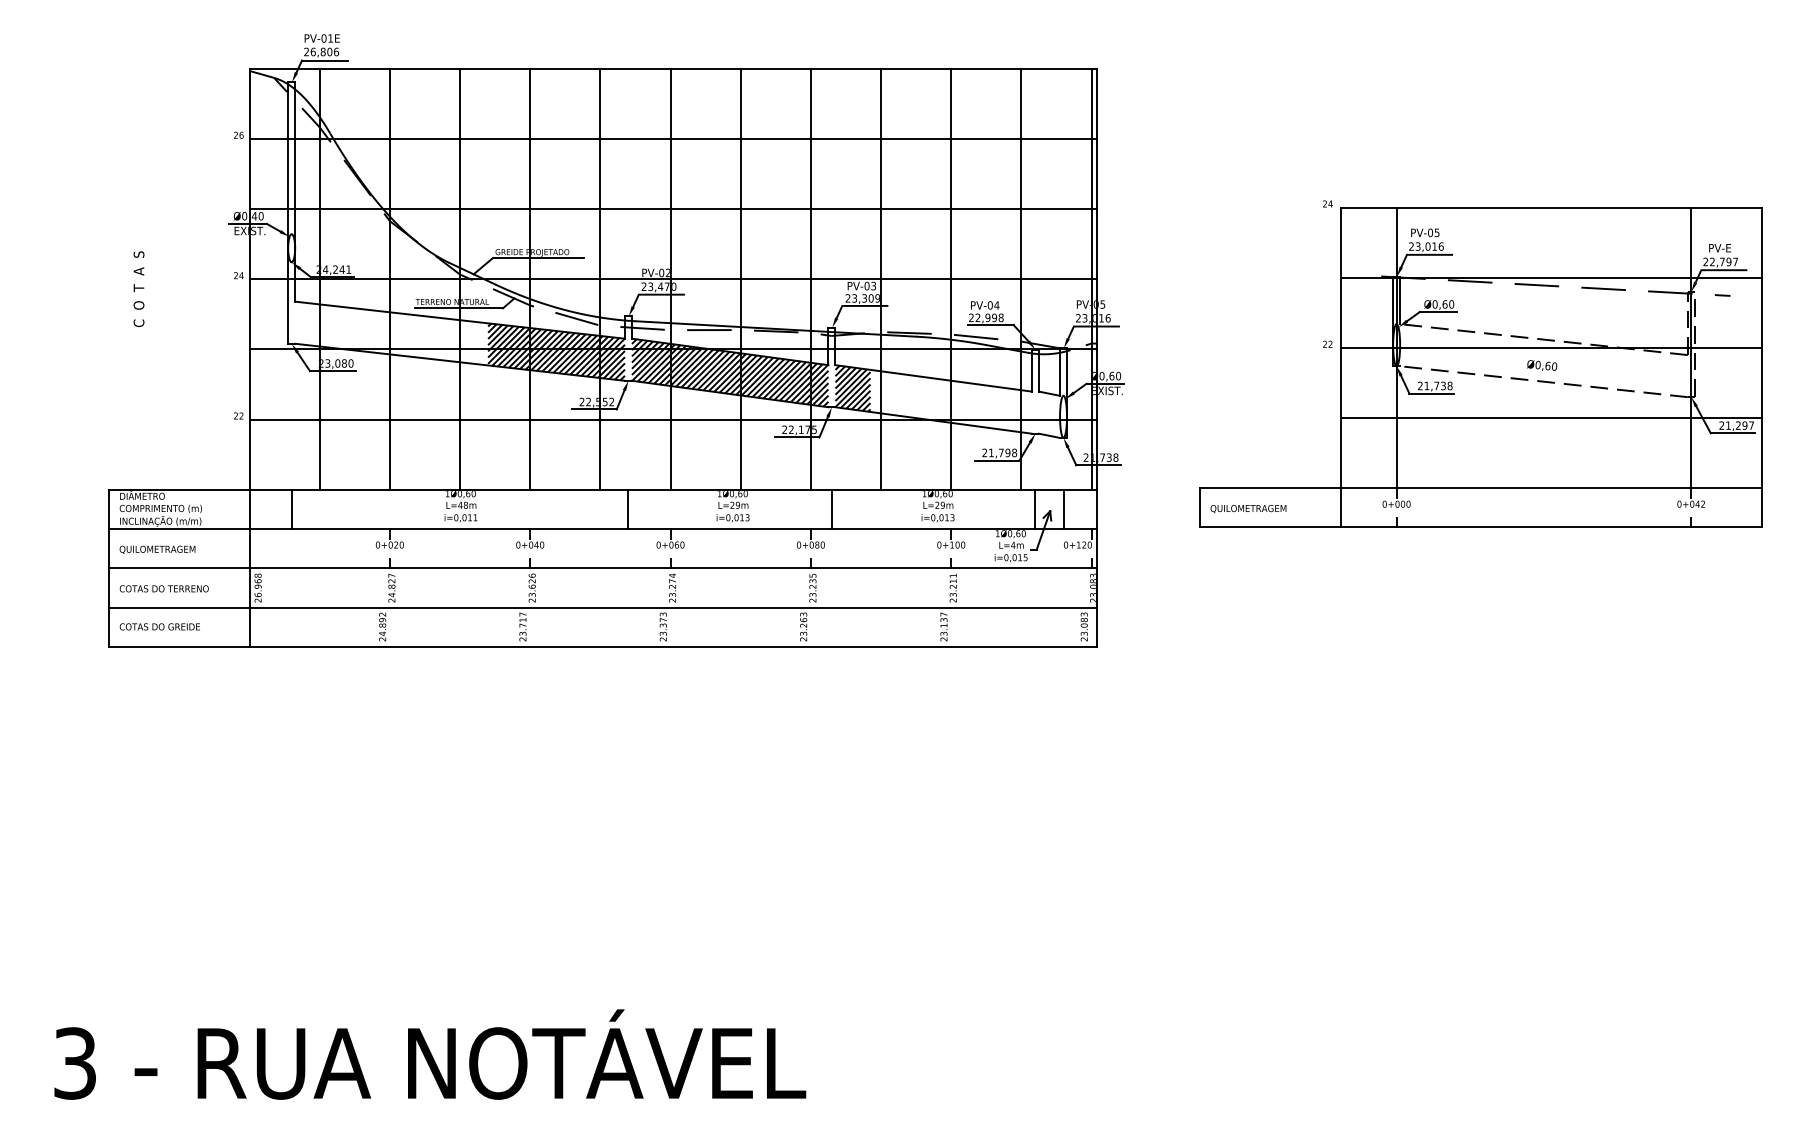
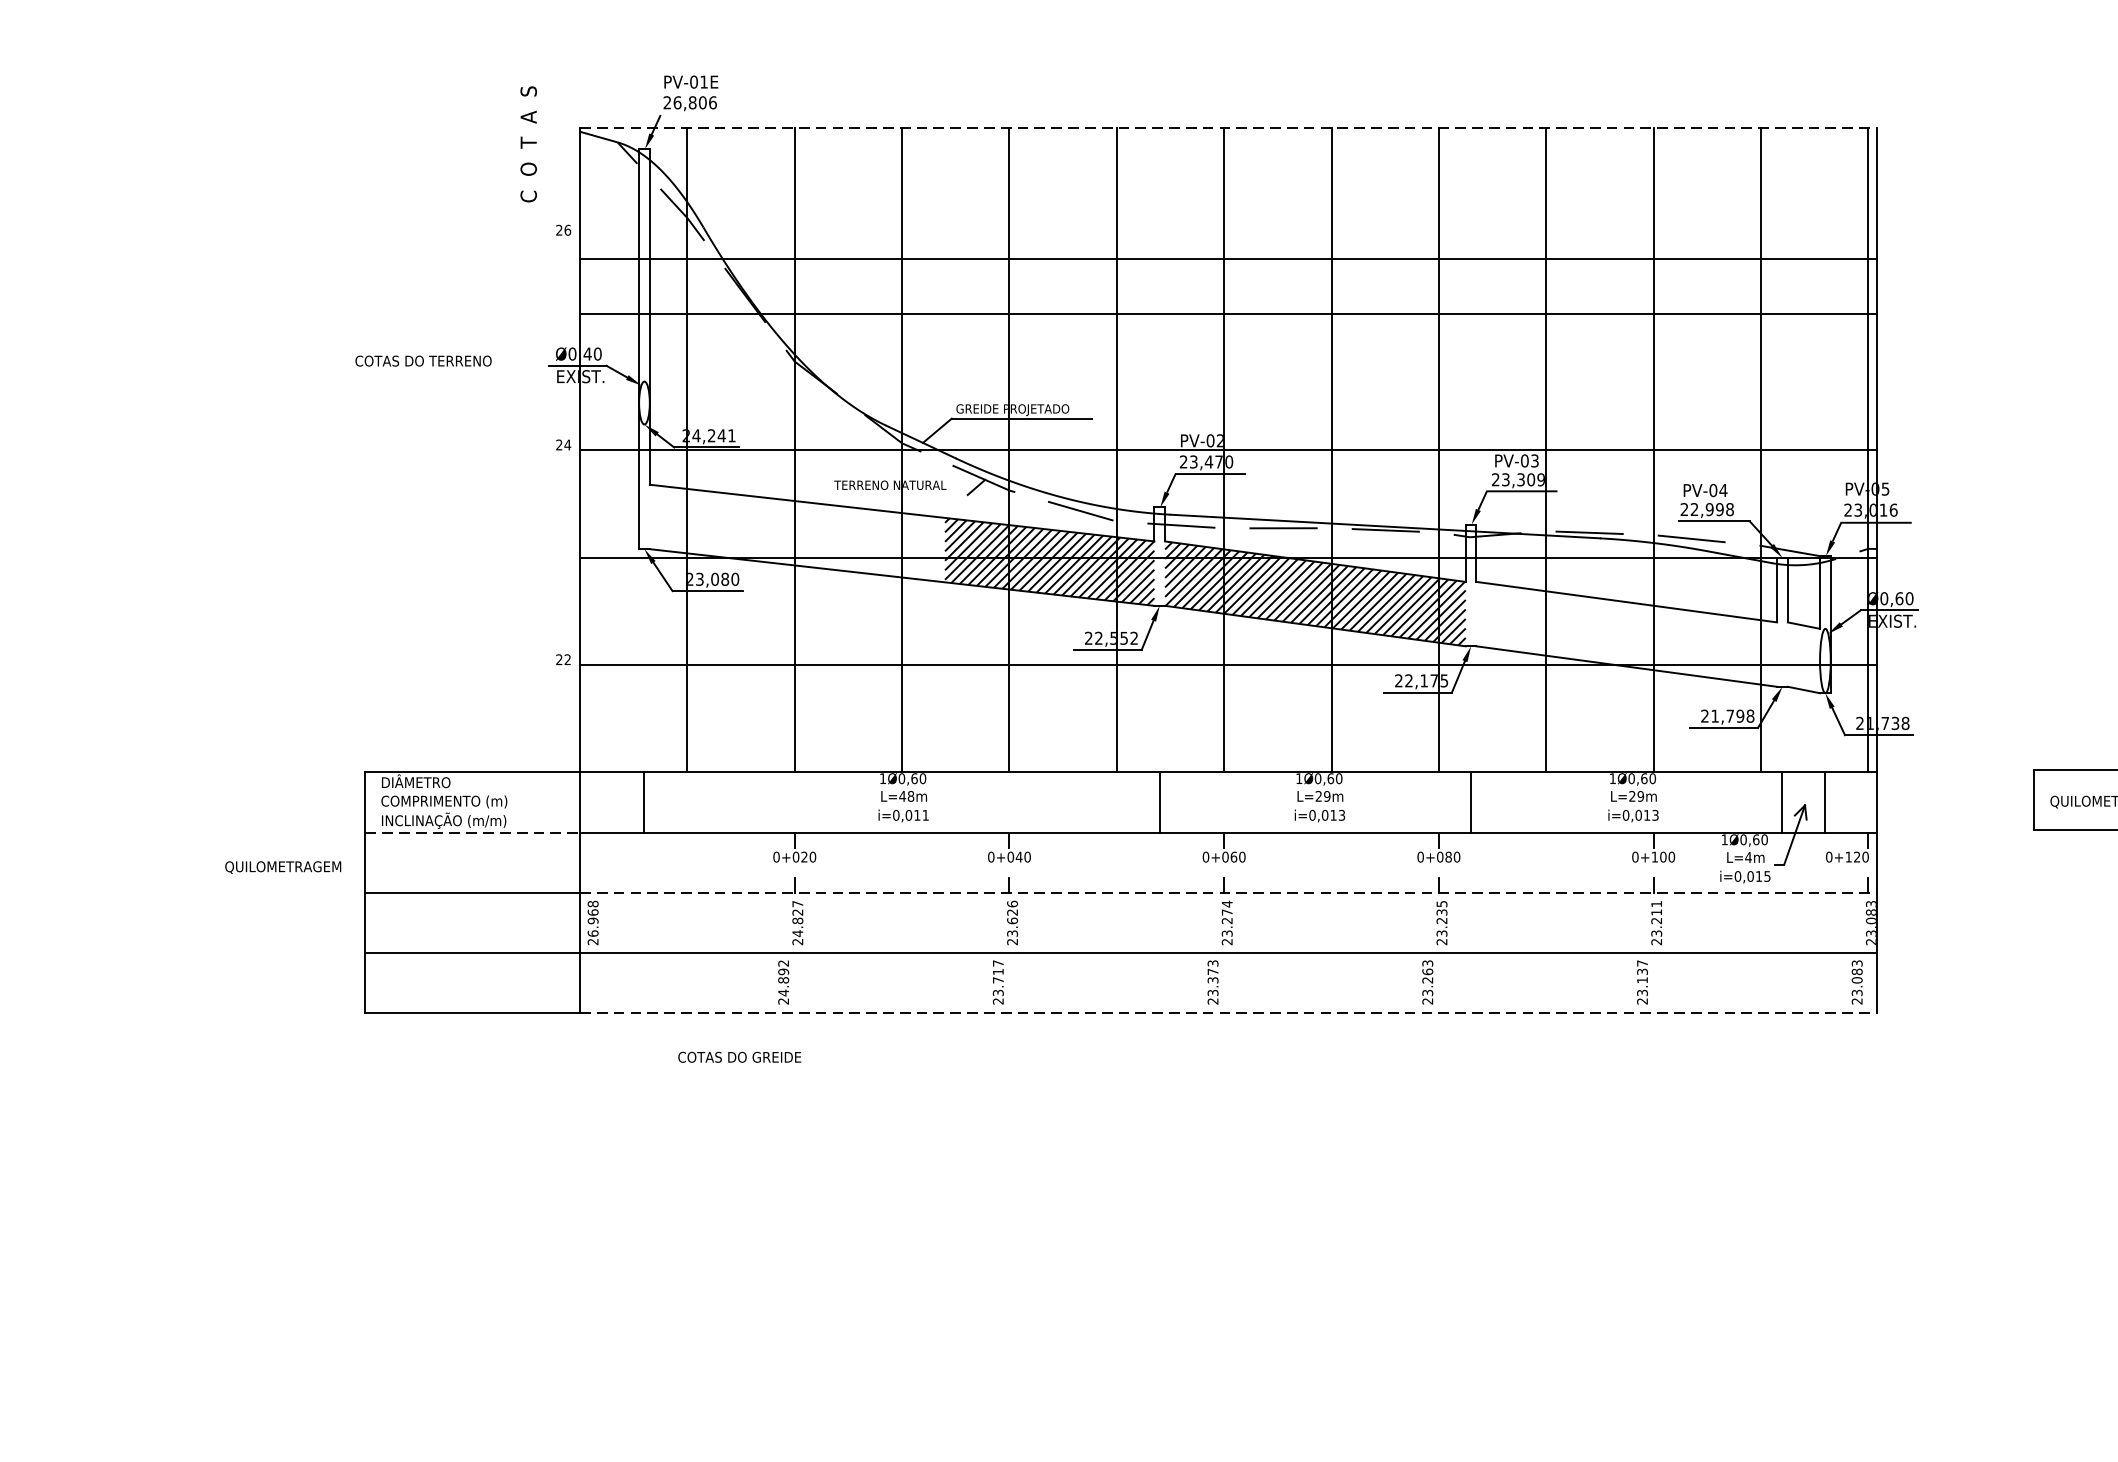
line: (325, 60) -> (696, 115), removed
line: (673, 68) -> (1228, 128), solid -> dashed
line: (673, 138) -> (1228, 313), moved
line: (673, 209) -> (1228, 259), moved
text: (138, 289) -> (527, 144), moved
line: (458, 308) -> (899, 495), removed
hatch: (852, 388) -> (1502, 617), removed
line: (179, 529) -> (472, 833), solid -> dashed
text: (157, 549) -> (283, 867), moved
line: (673, 568) -> (1228, 893), solid -> dashed
text: (163, 588) -> (422, 360), moved
text: (159, 626) -> (739, 1056), moved
line: (673, 646) -> (1228, 1012), solid -> dashed

